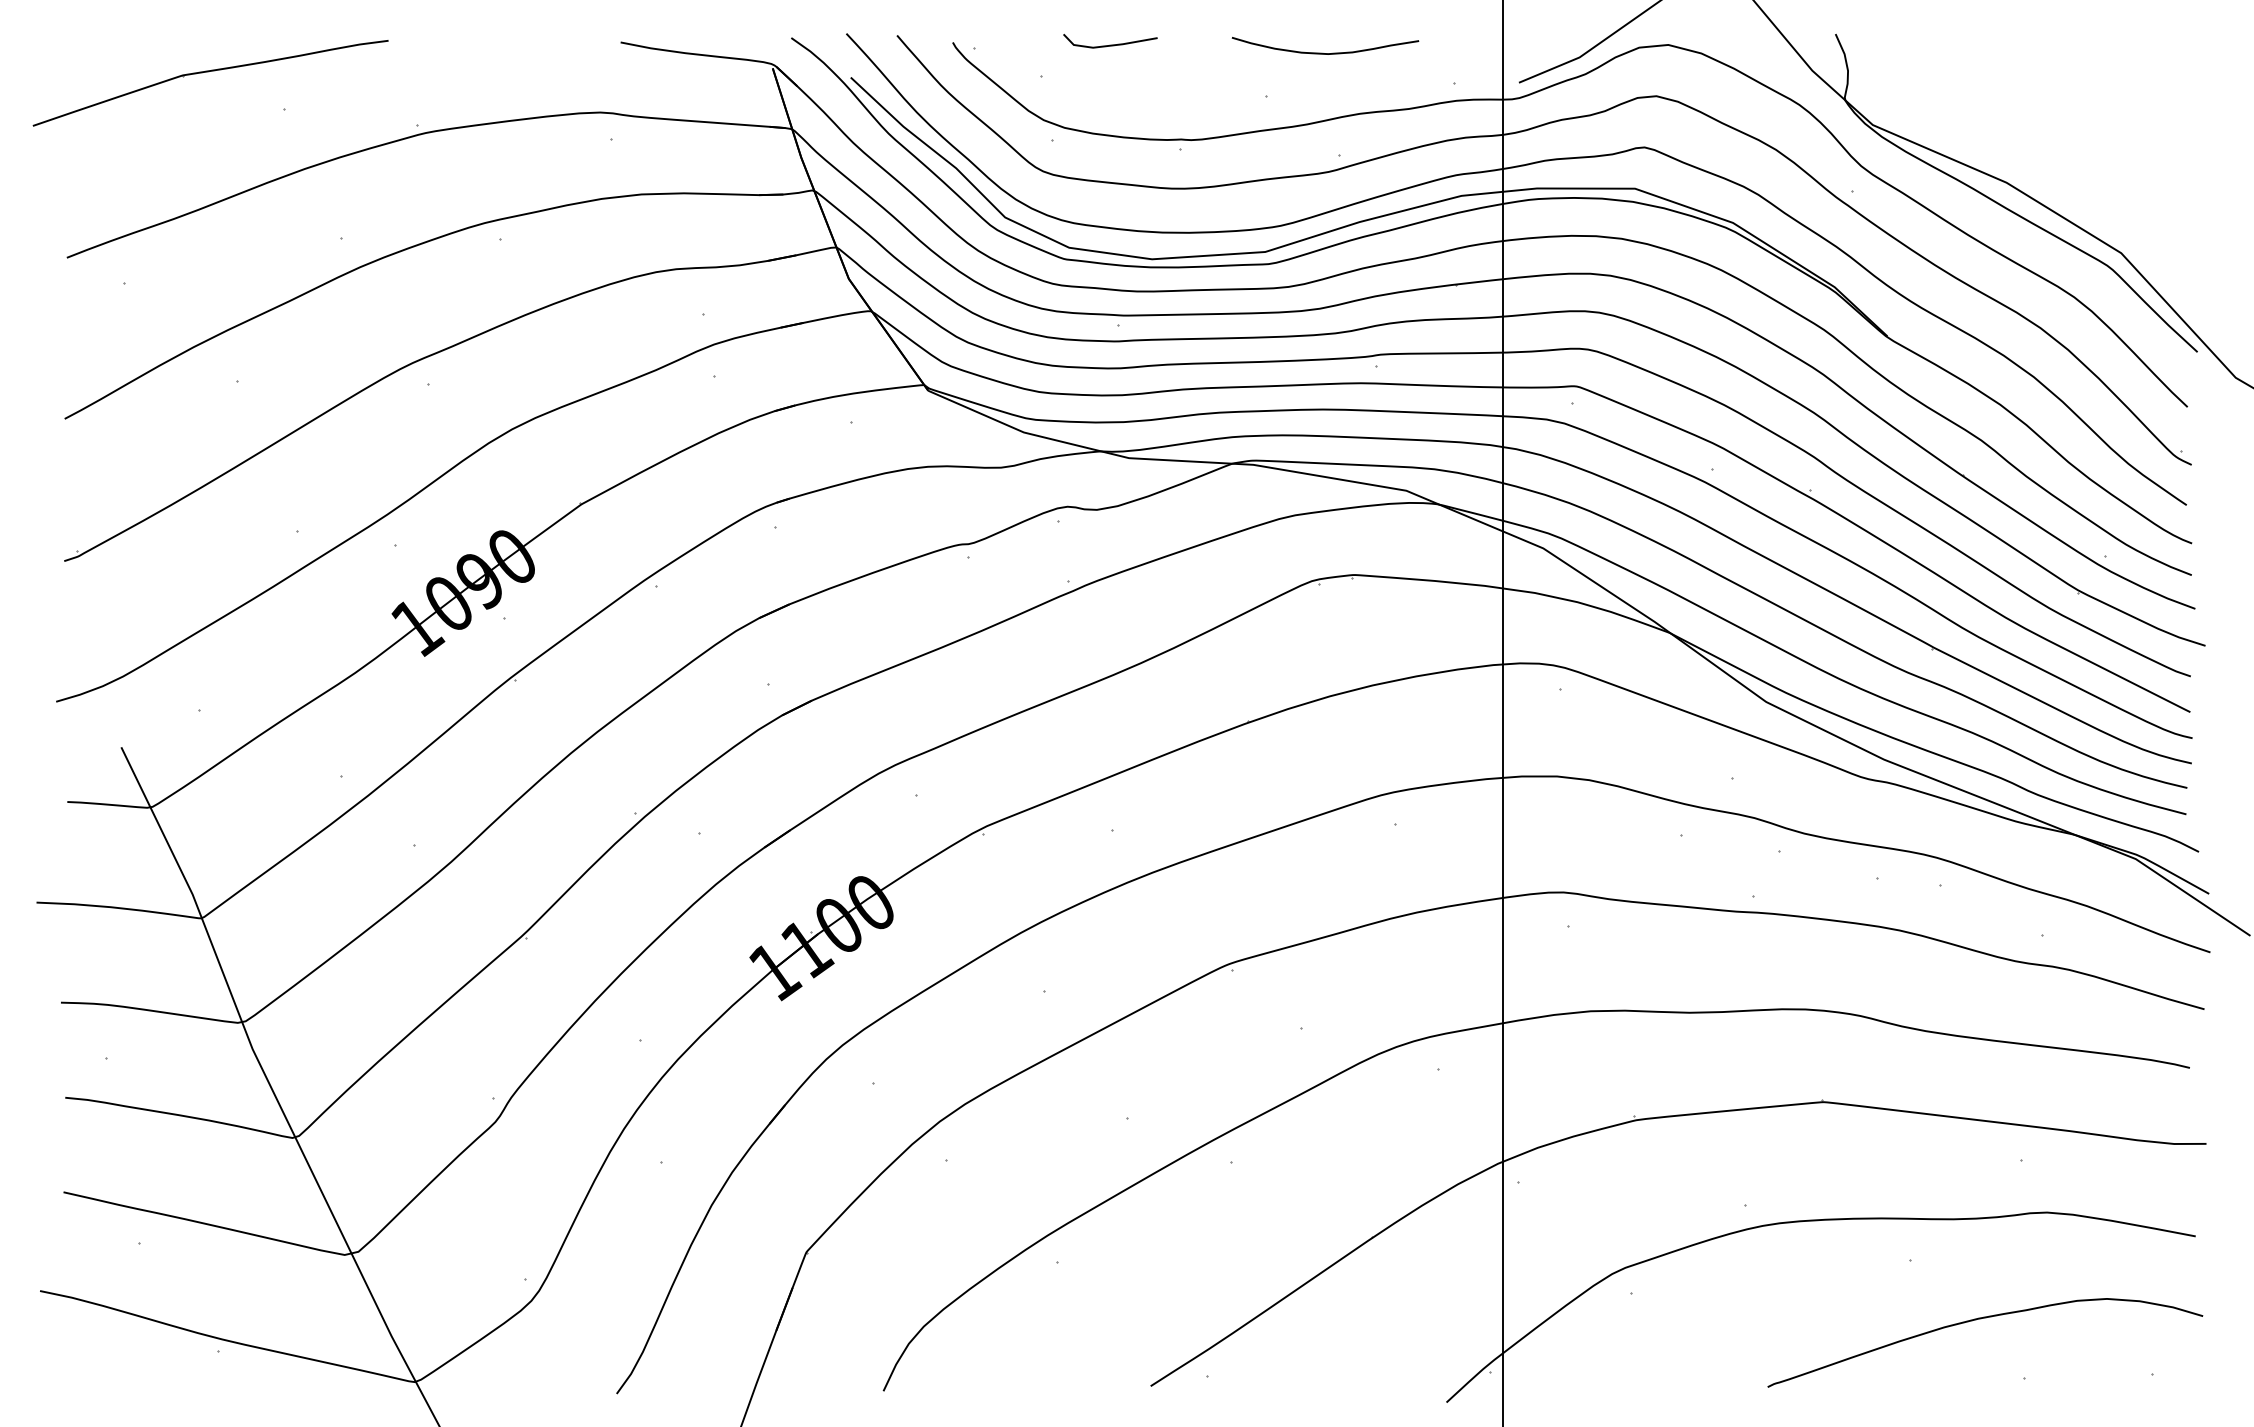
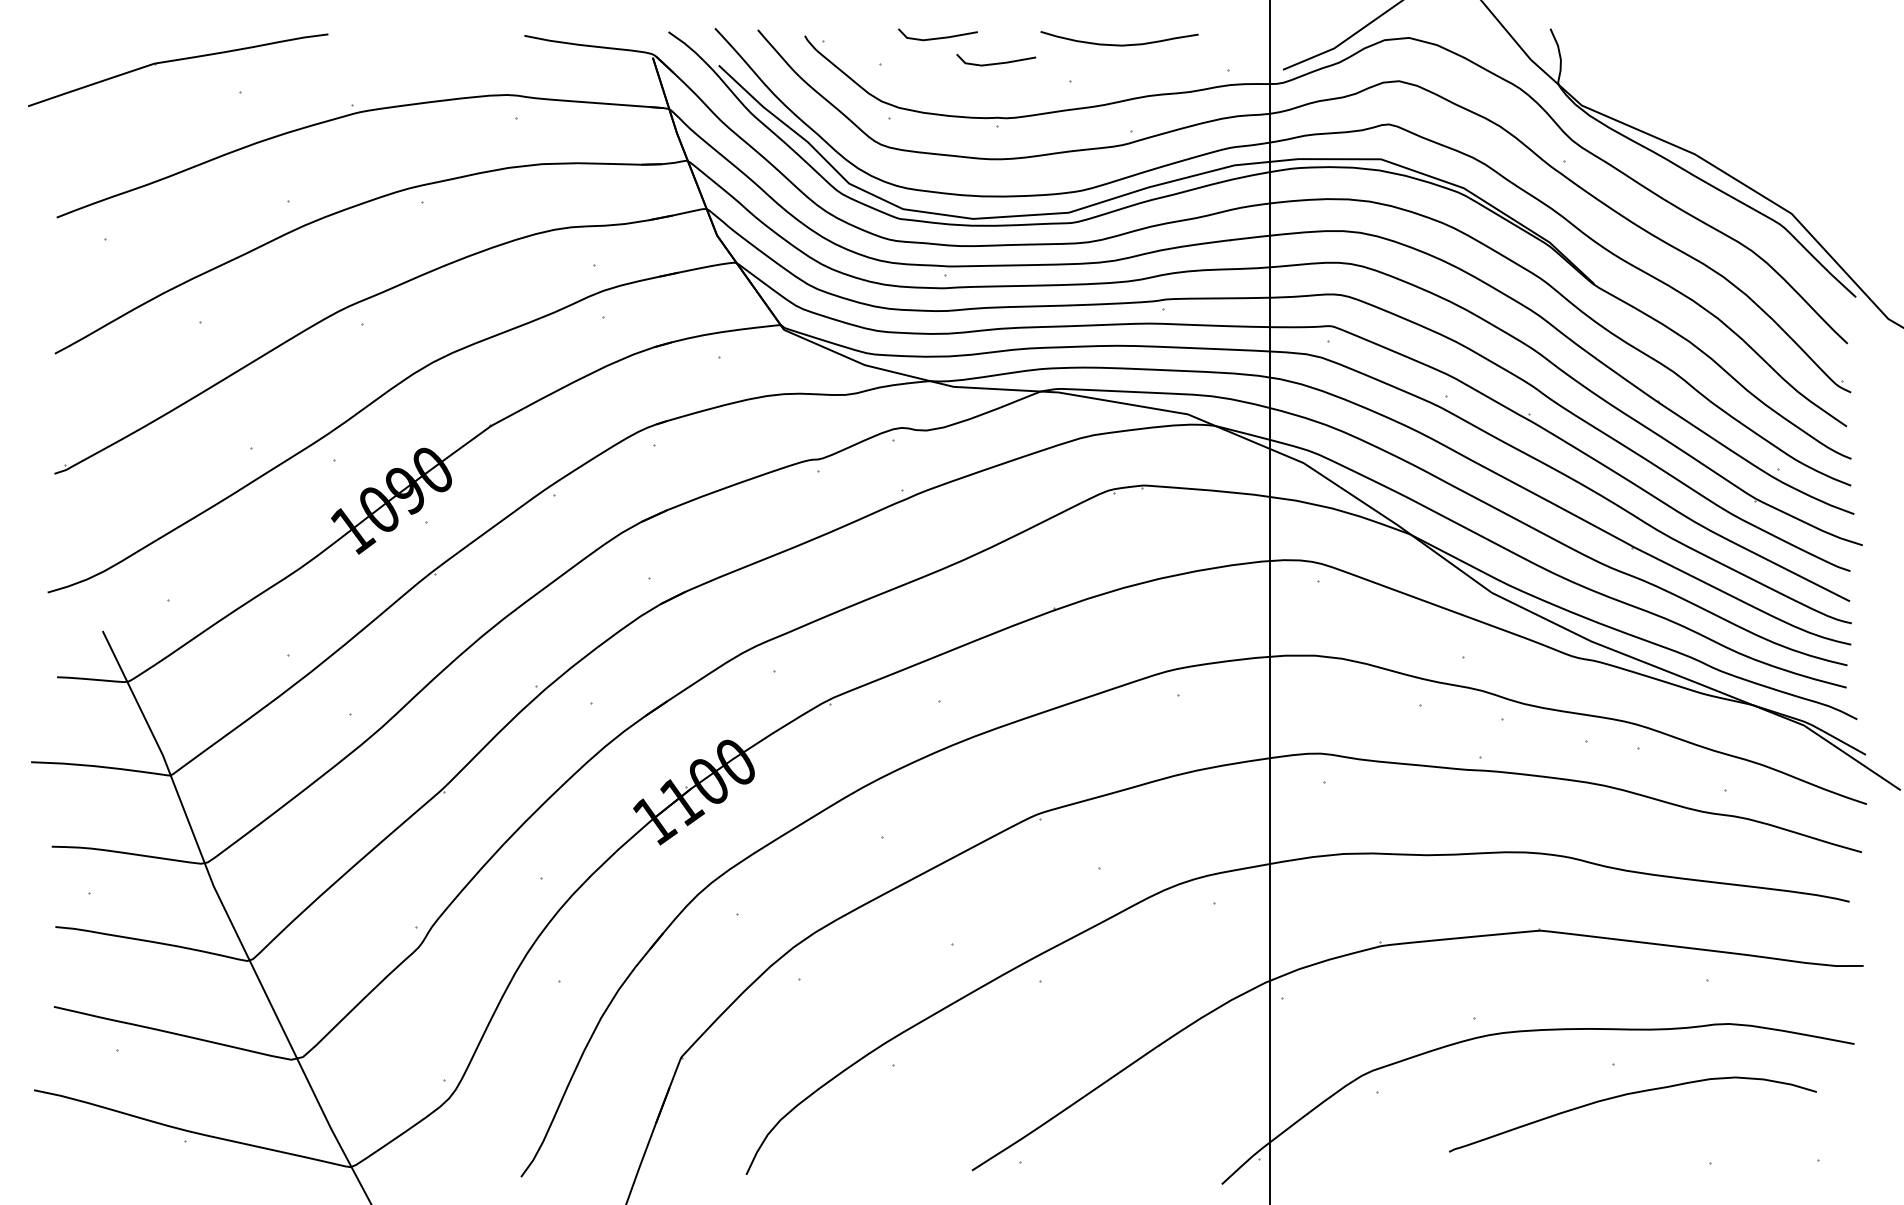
line: (1179, 74) -> (996, 62), added
curve: (1981, 1319) -> (1629, 1094), moved

